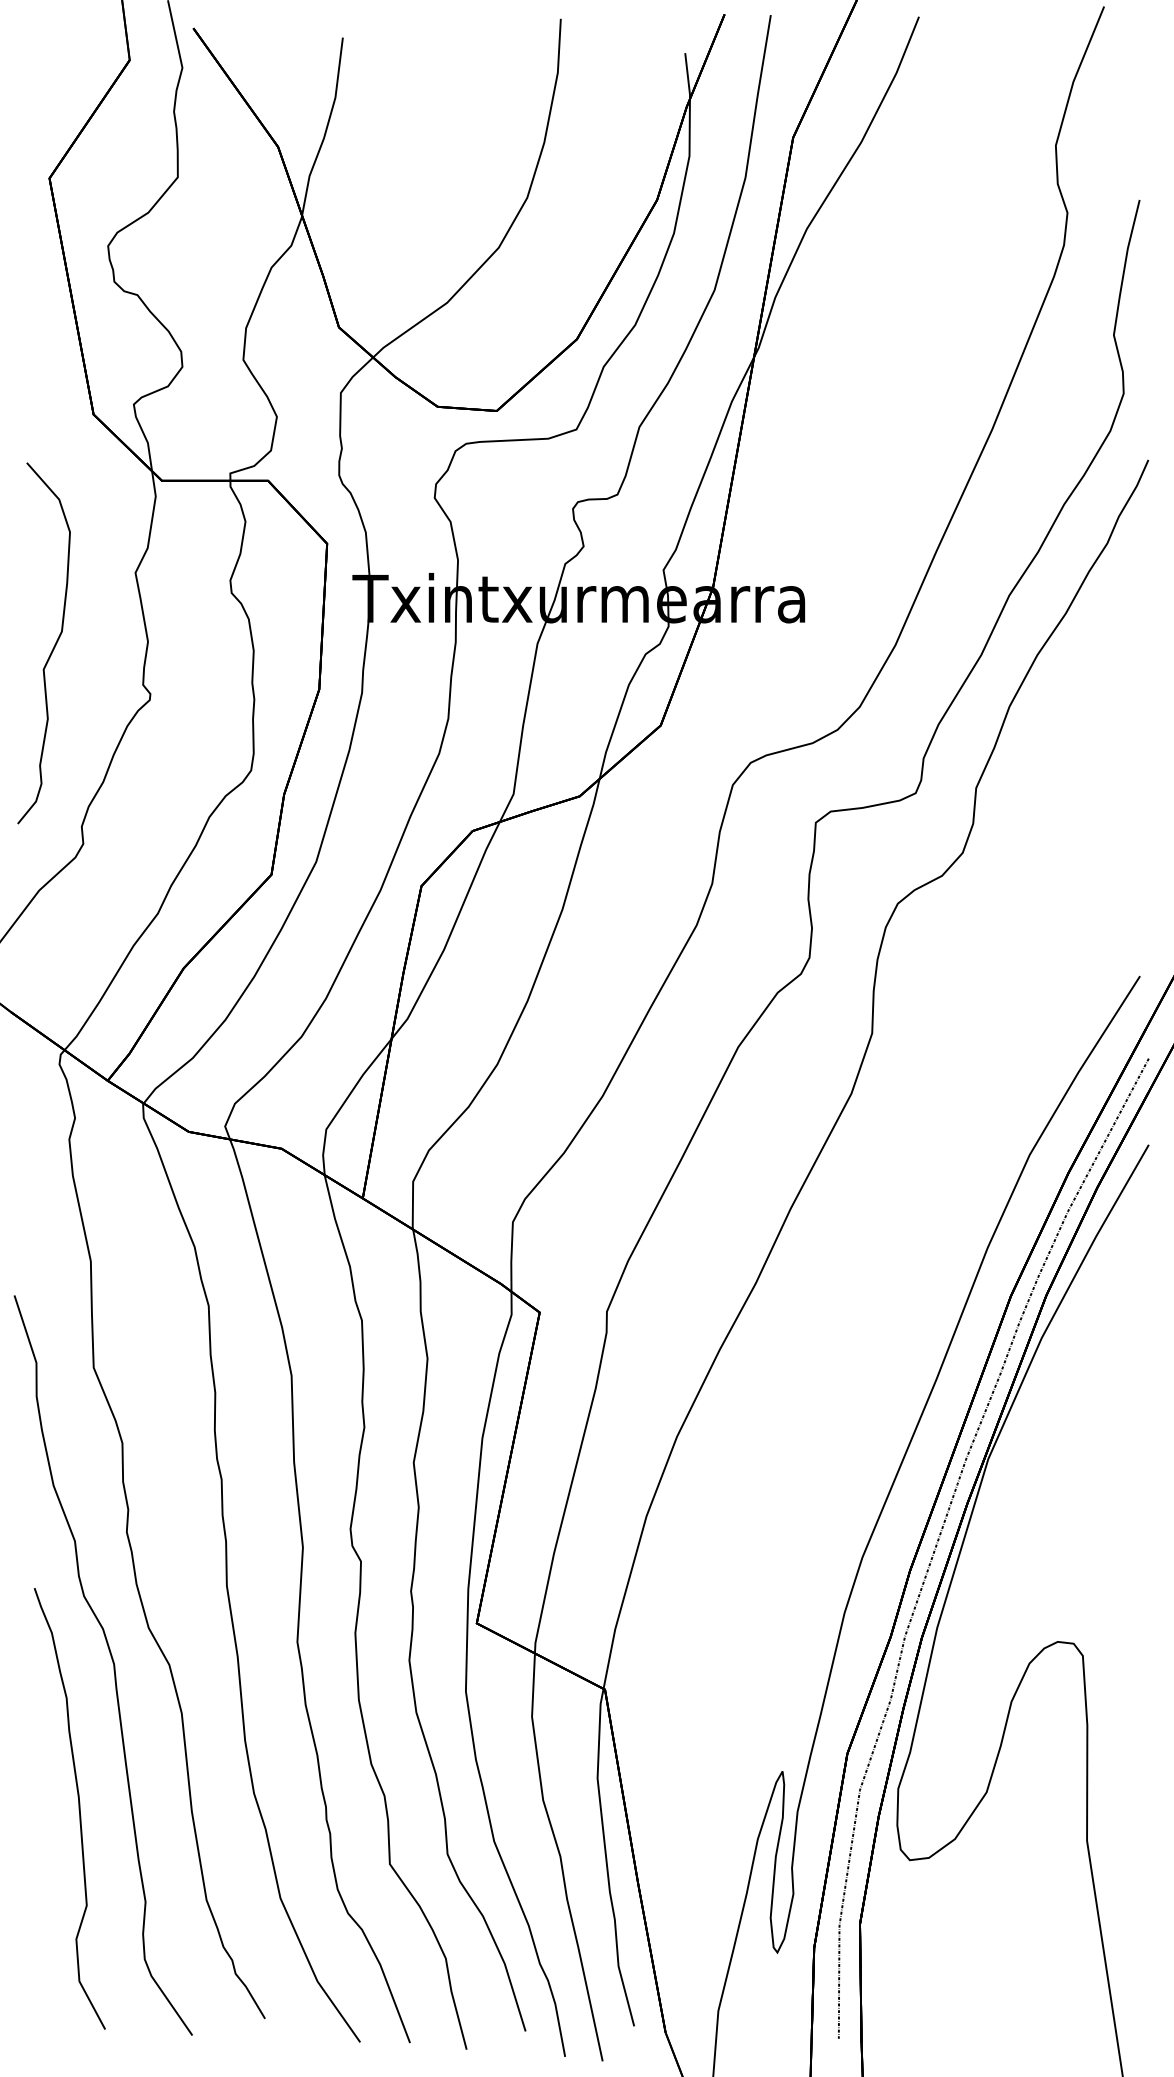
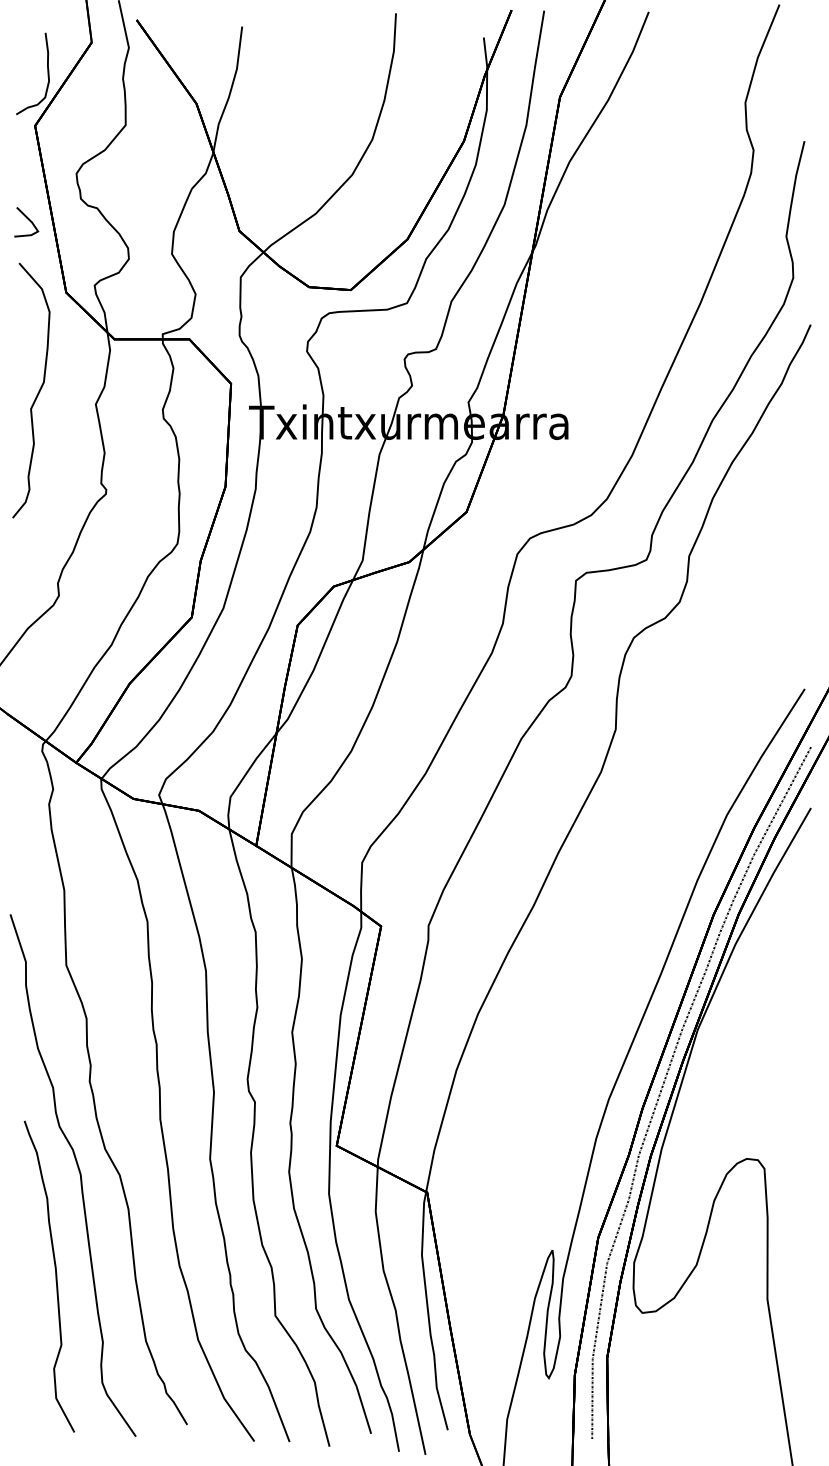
curve: (67, 104) -> (47, 73), added
line: (38, 310) -> (27, 219), added
curve: (52, 648) -> (37, 394), moved

